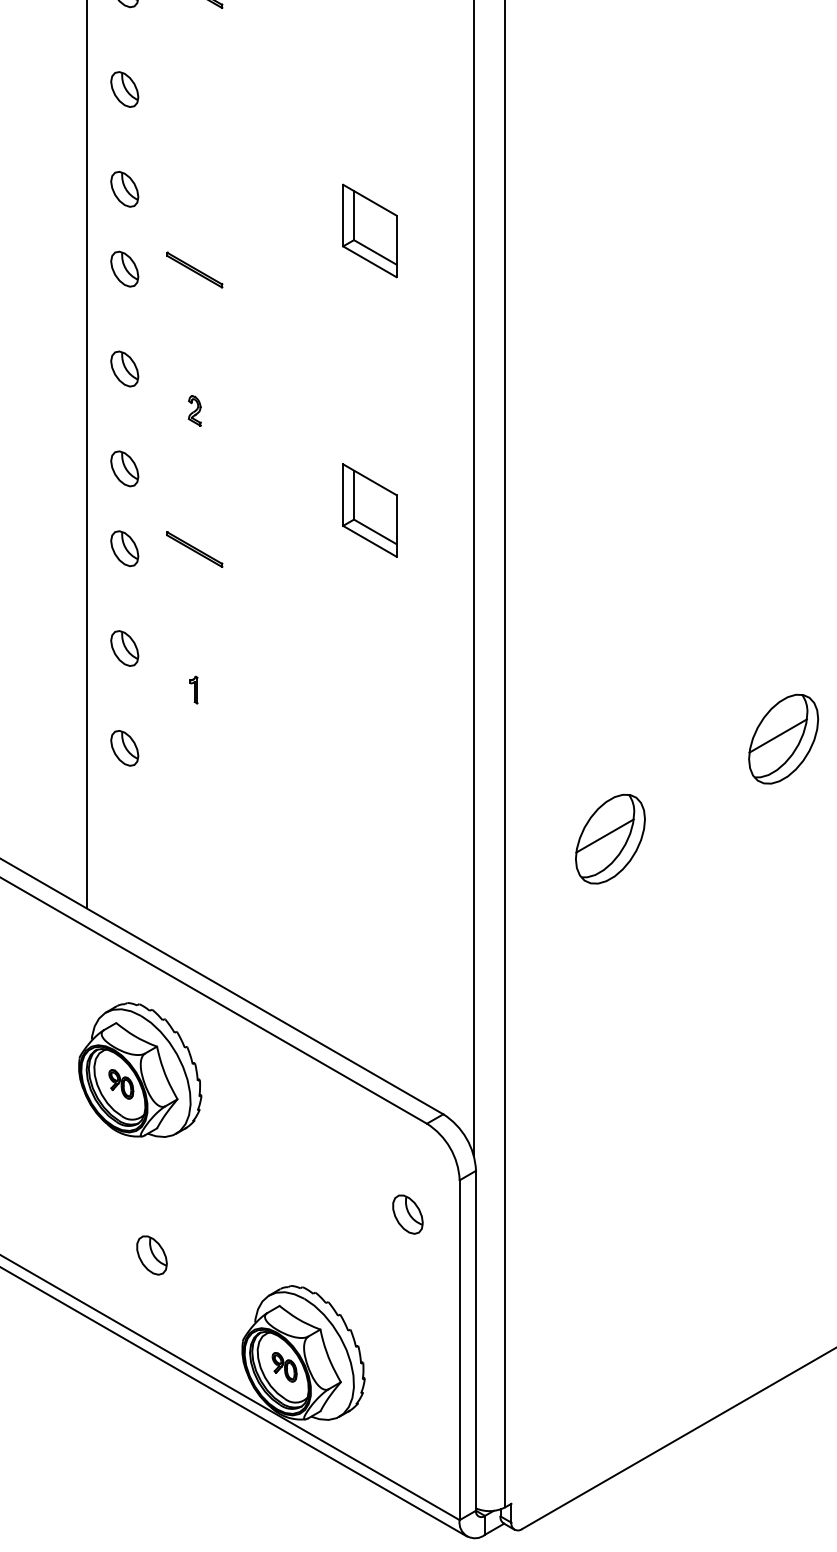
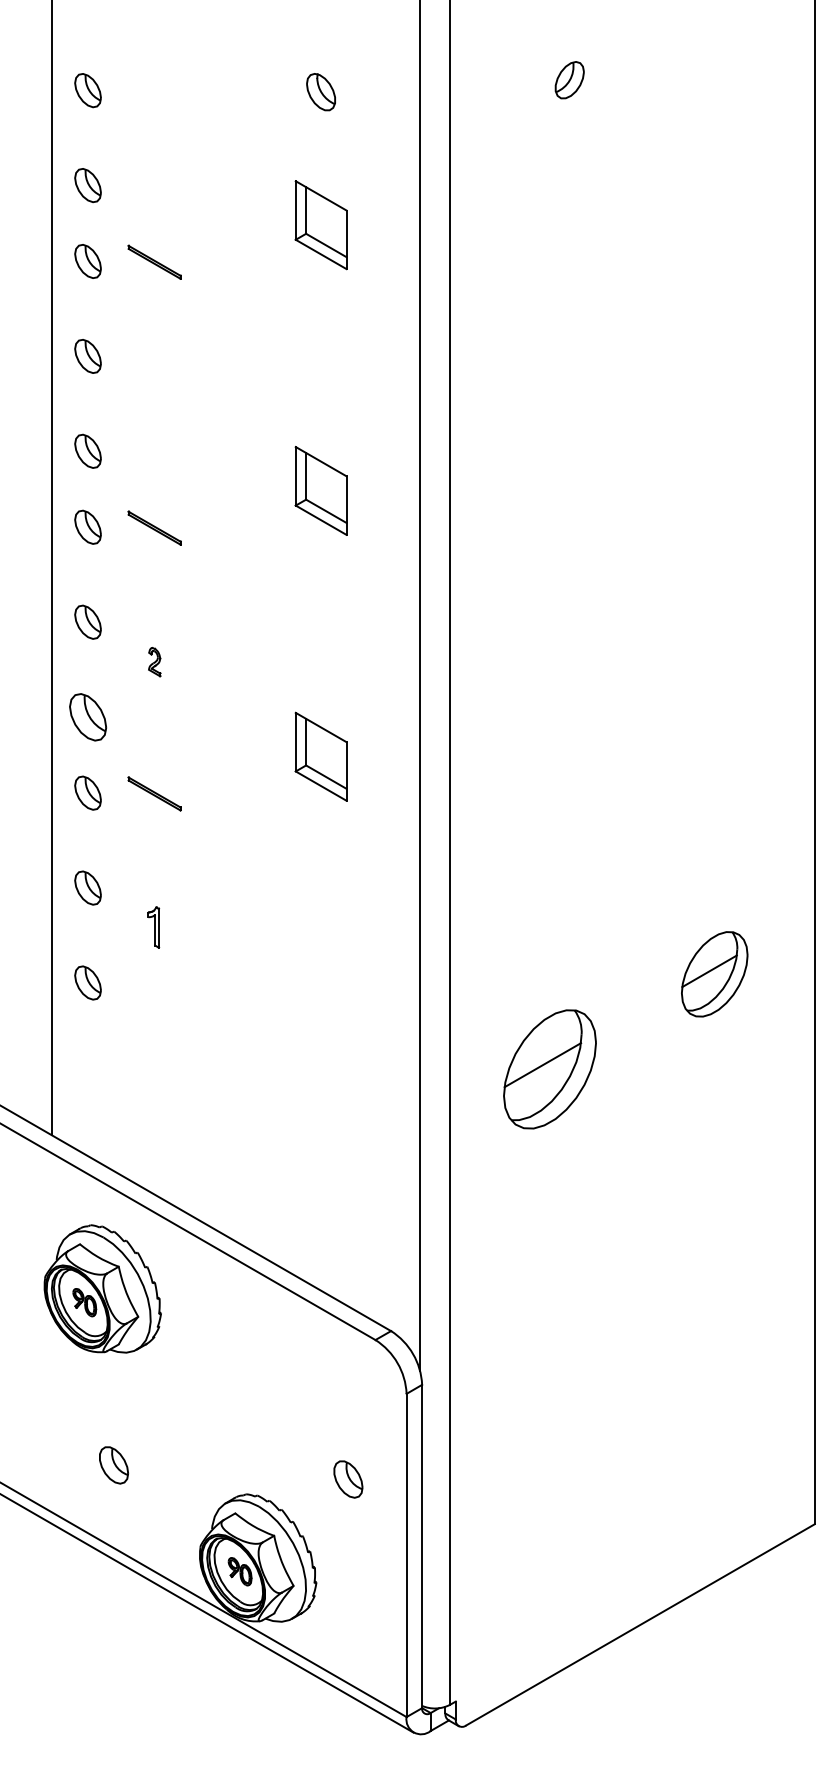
part: (124, 468) -> (87, 716), size x1.4
part: (193, 689) -> (153, 927), size x1.6
part: (609, 839) -> (549, 1069), size x1.4
part: (408, 1214) -> (348, 1479), moved

